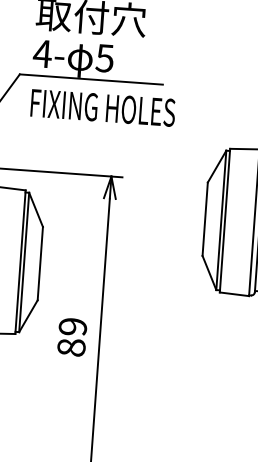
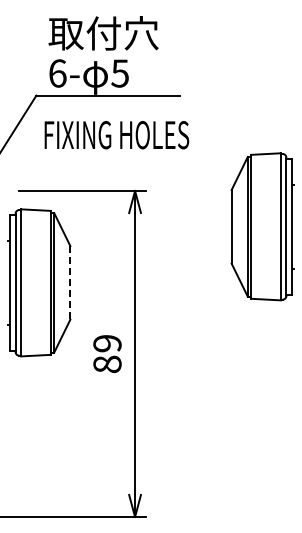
text: (42, 53) -> (57, 73), 4- -> 6-
text: (102, 108) -> (116, 135), moved
line: (40, 263) -> (70, 282), solid -> dashed

